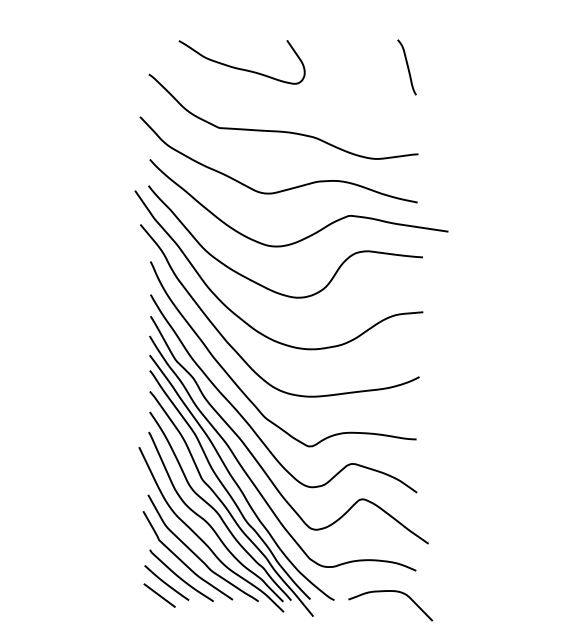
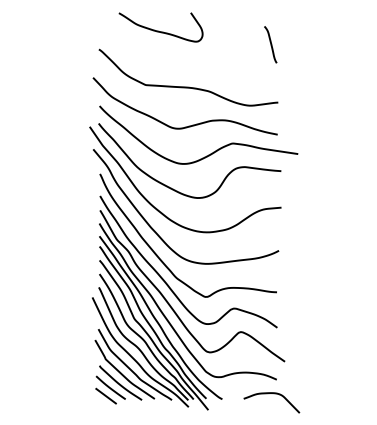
curve: (238, 66) -> (158, 30), moved
curve: (393, 593) -> (273, 394), moved

